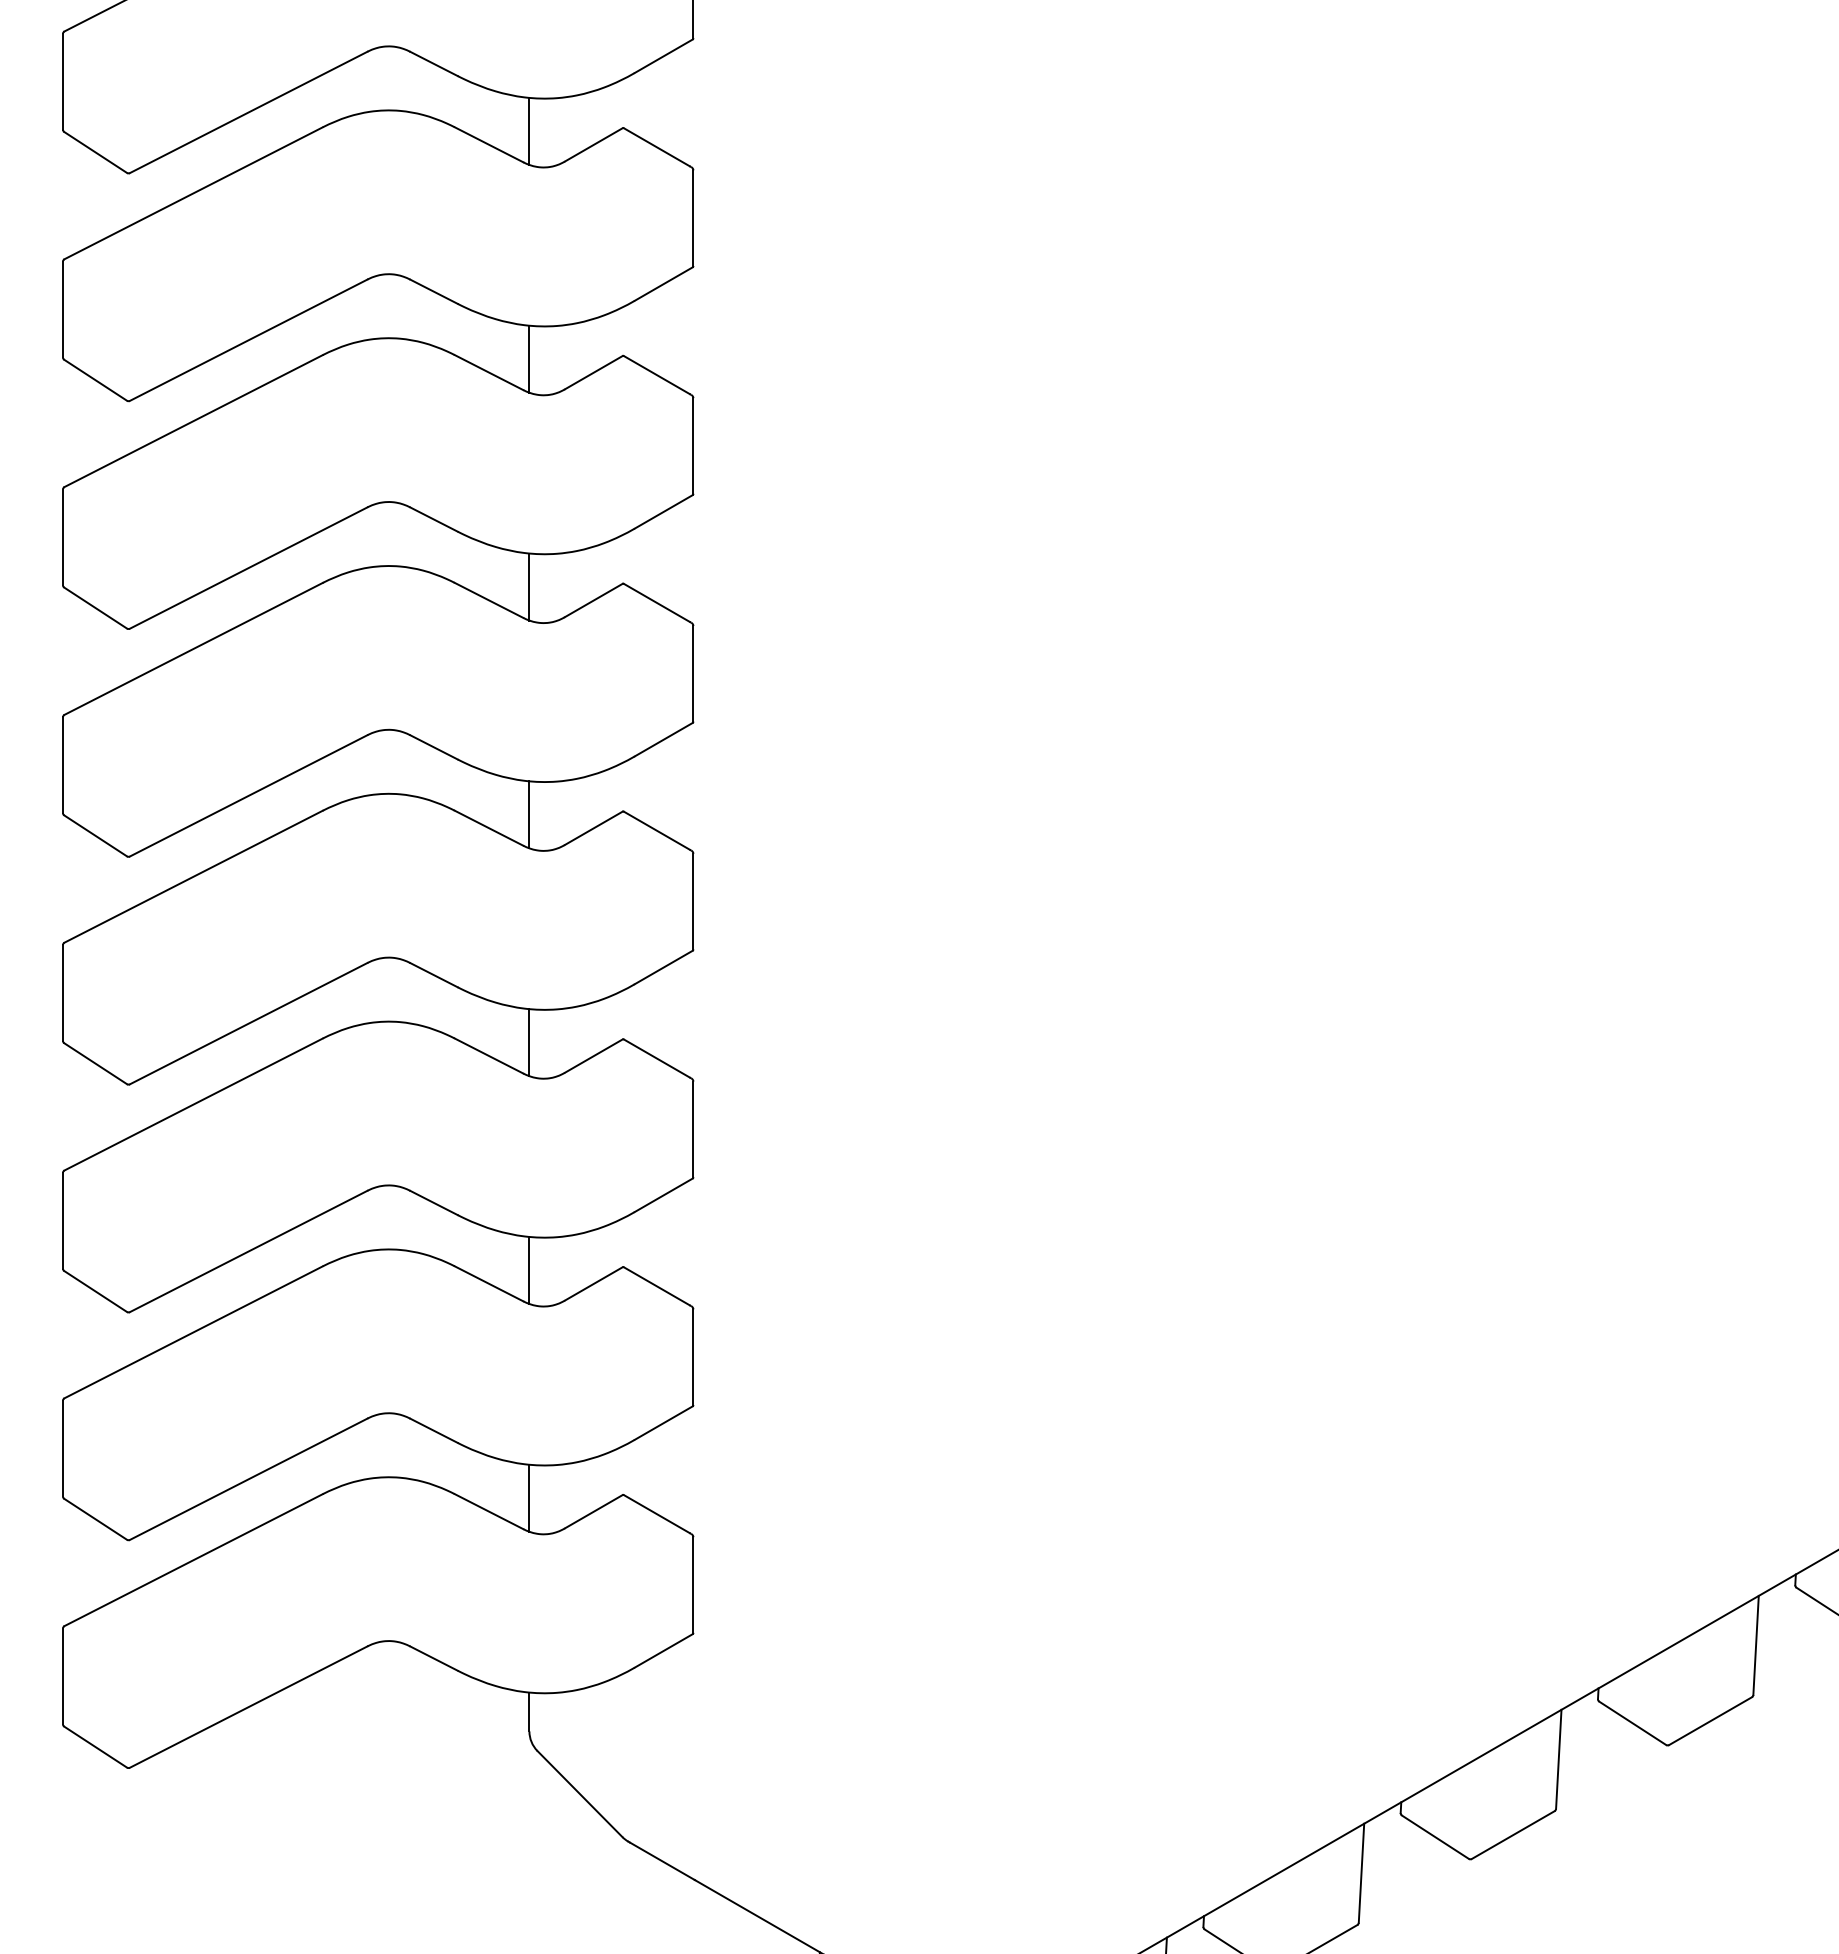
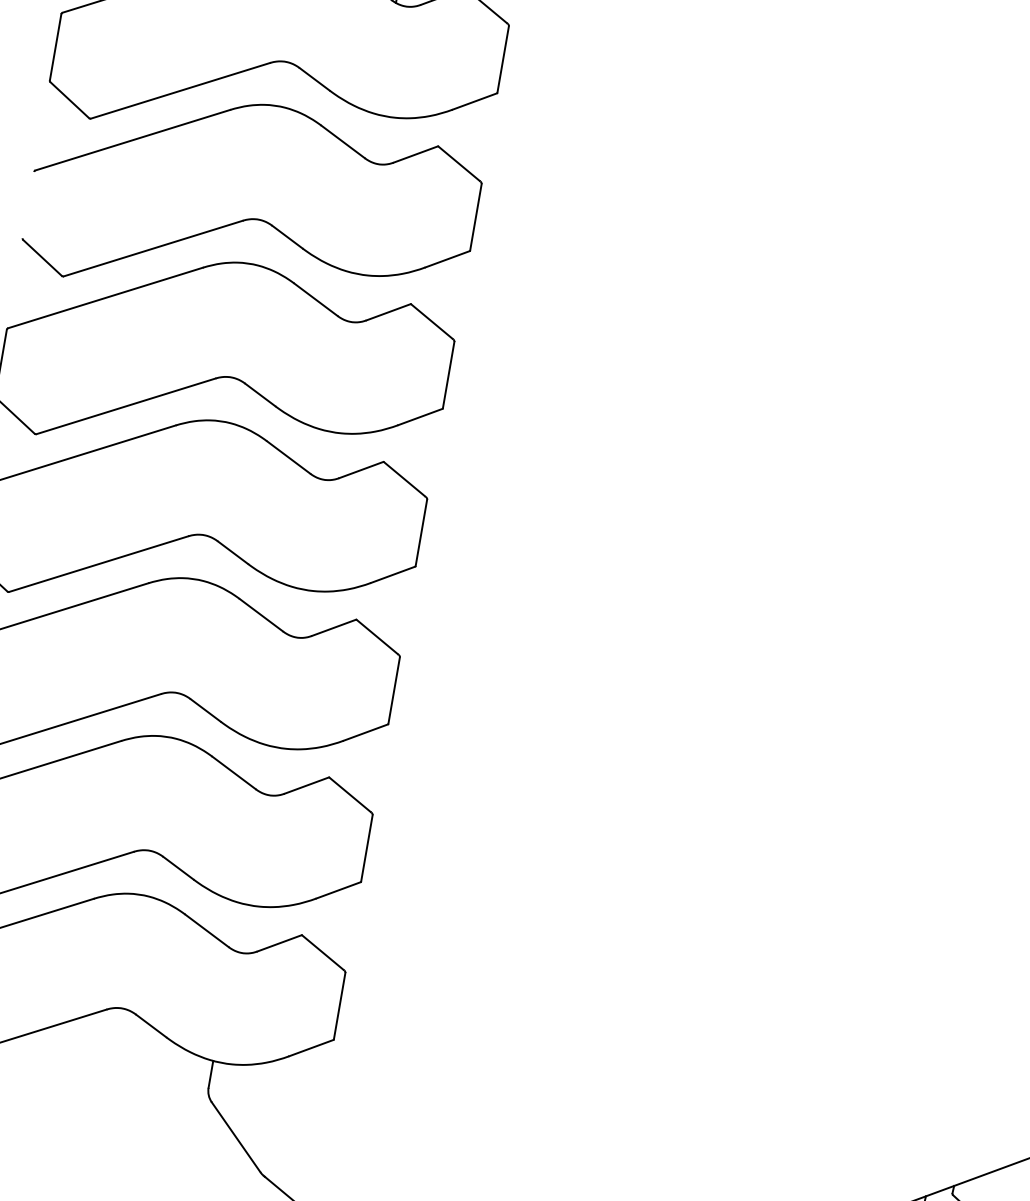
line: (529, 358) -> (372, 137), removed
line: (62, 537) -> (28, 205), removed
line: (529, 586) -> (345, 294), removed
line: (529, 814) -> (318, 452), removed
line: (529, 1042) -> (291, 610), removed
line: (529, 1269) -> (263, 767), removed
line: (529, 1497) -> (236, 925), removed

